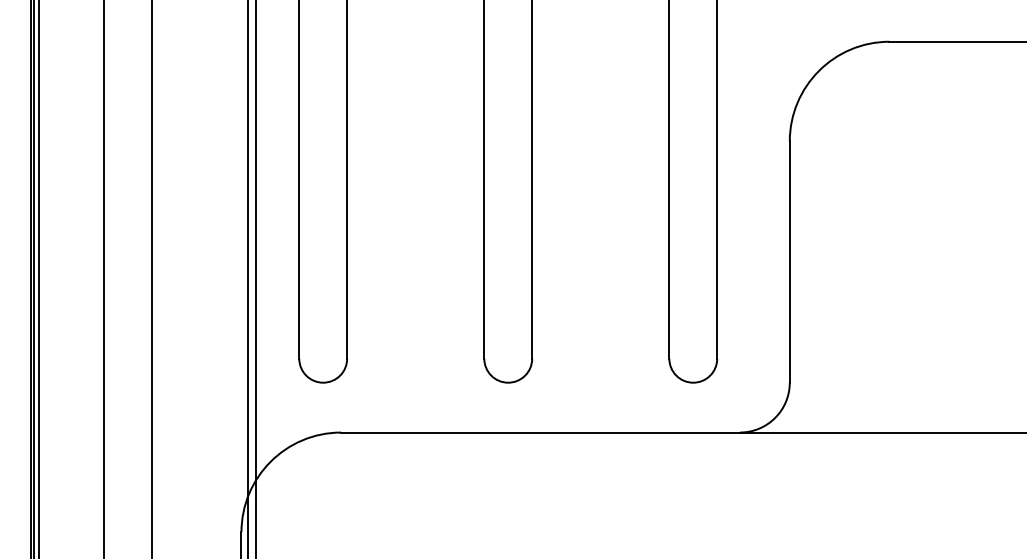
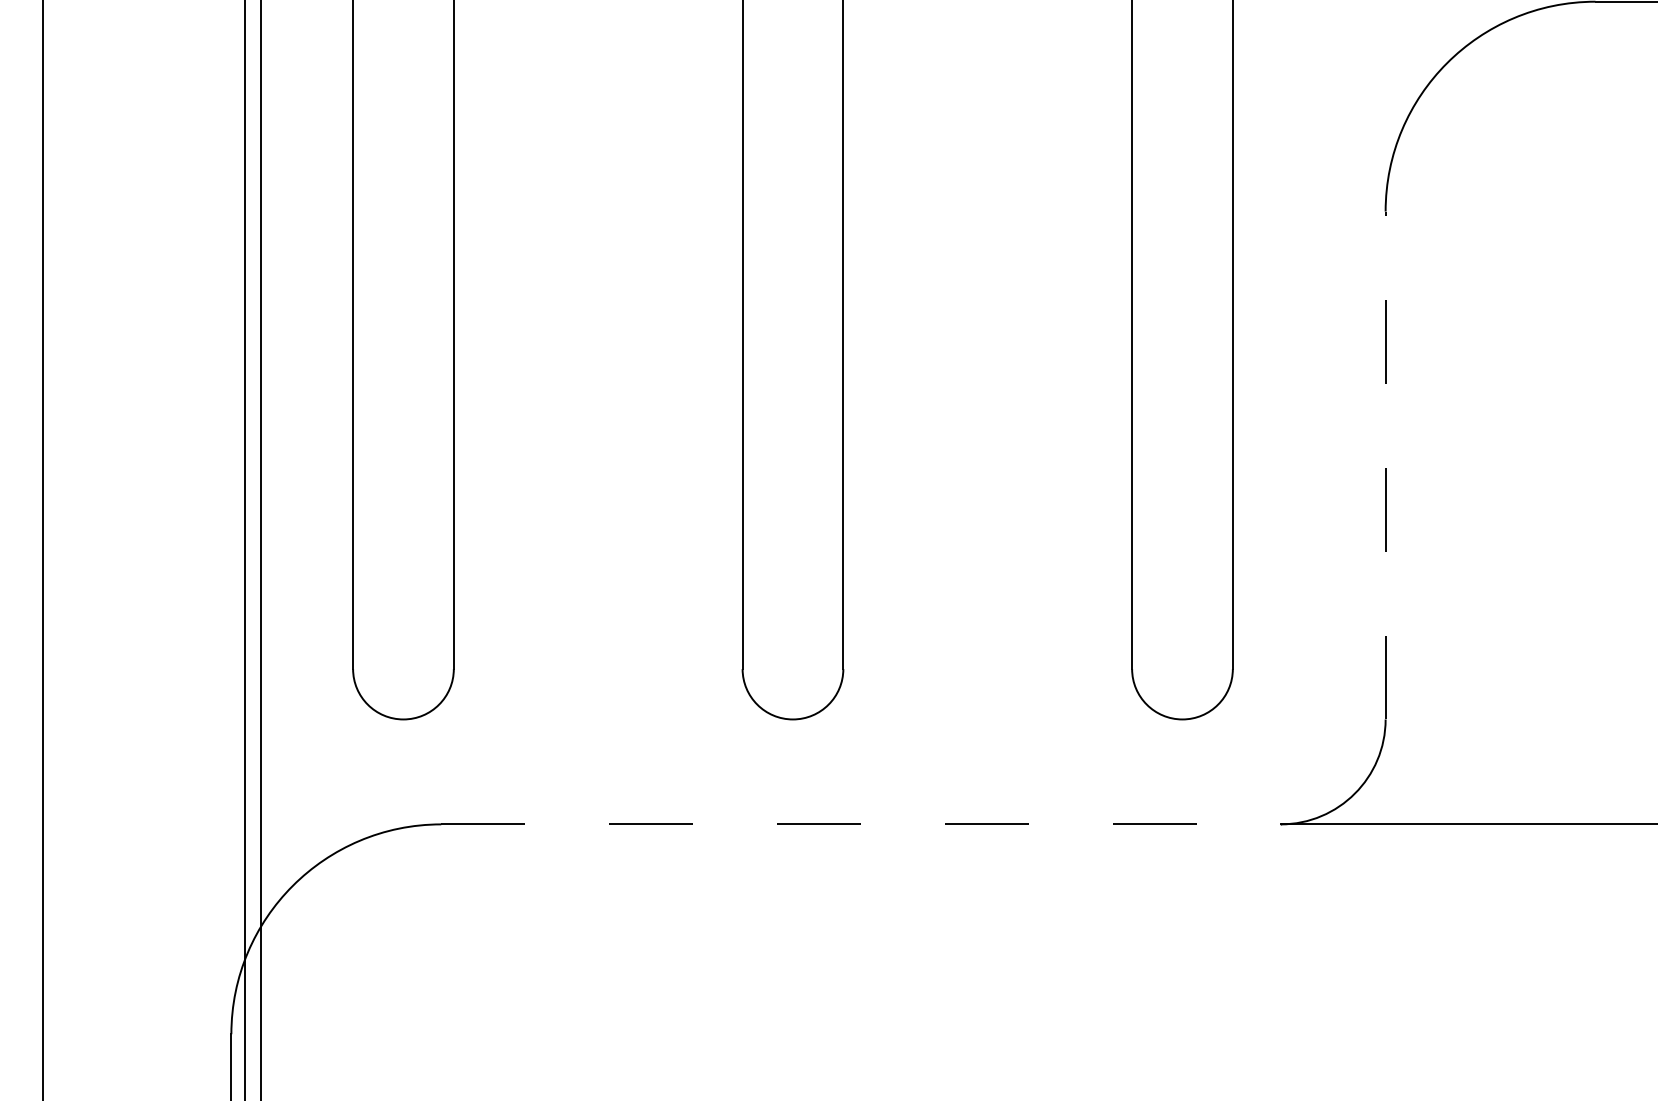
line: (789, 262) -> (1385, 466), solid -> dashed
line: (541, 432) -> (862, 824), solid -> dashed

